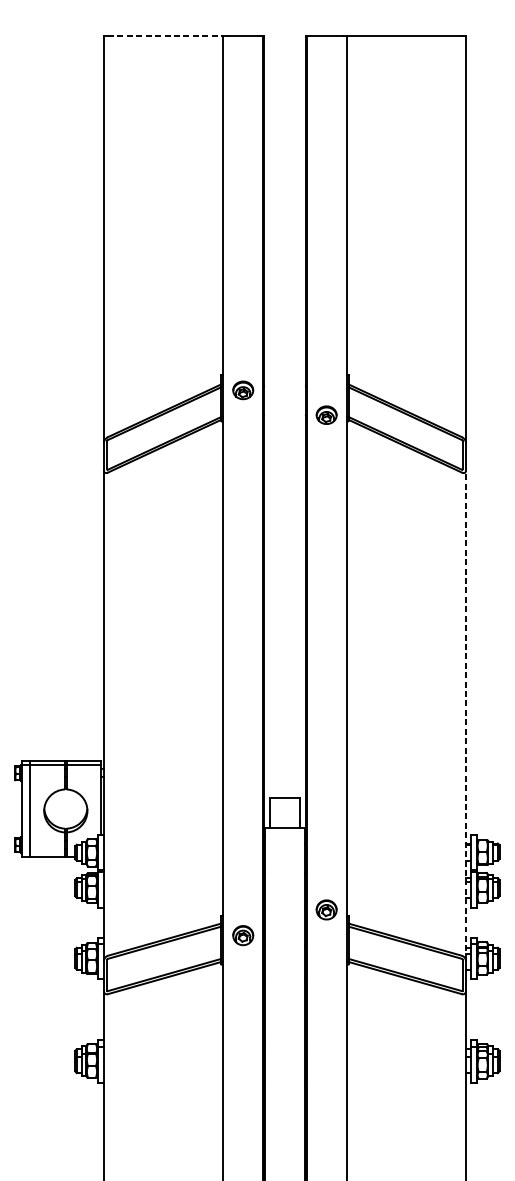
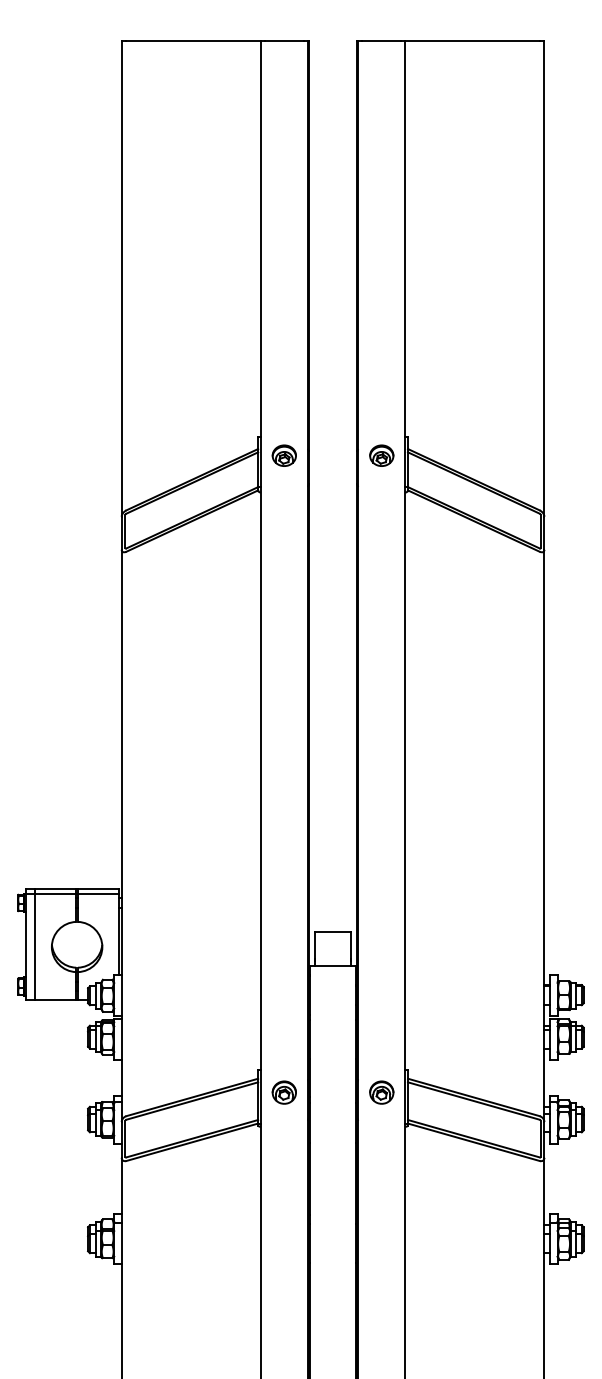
line: (166, 35) -> (194, 41), dashed -> solid
part: (326, 414) -> (381, 455), moved
line: (465, 715) -> (544, 835), dashed -> solid
part: (326, 909) -> (381, 1092), moved

